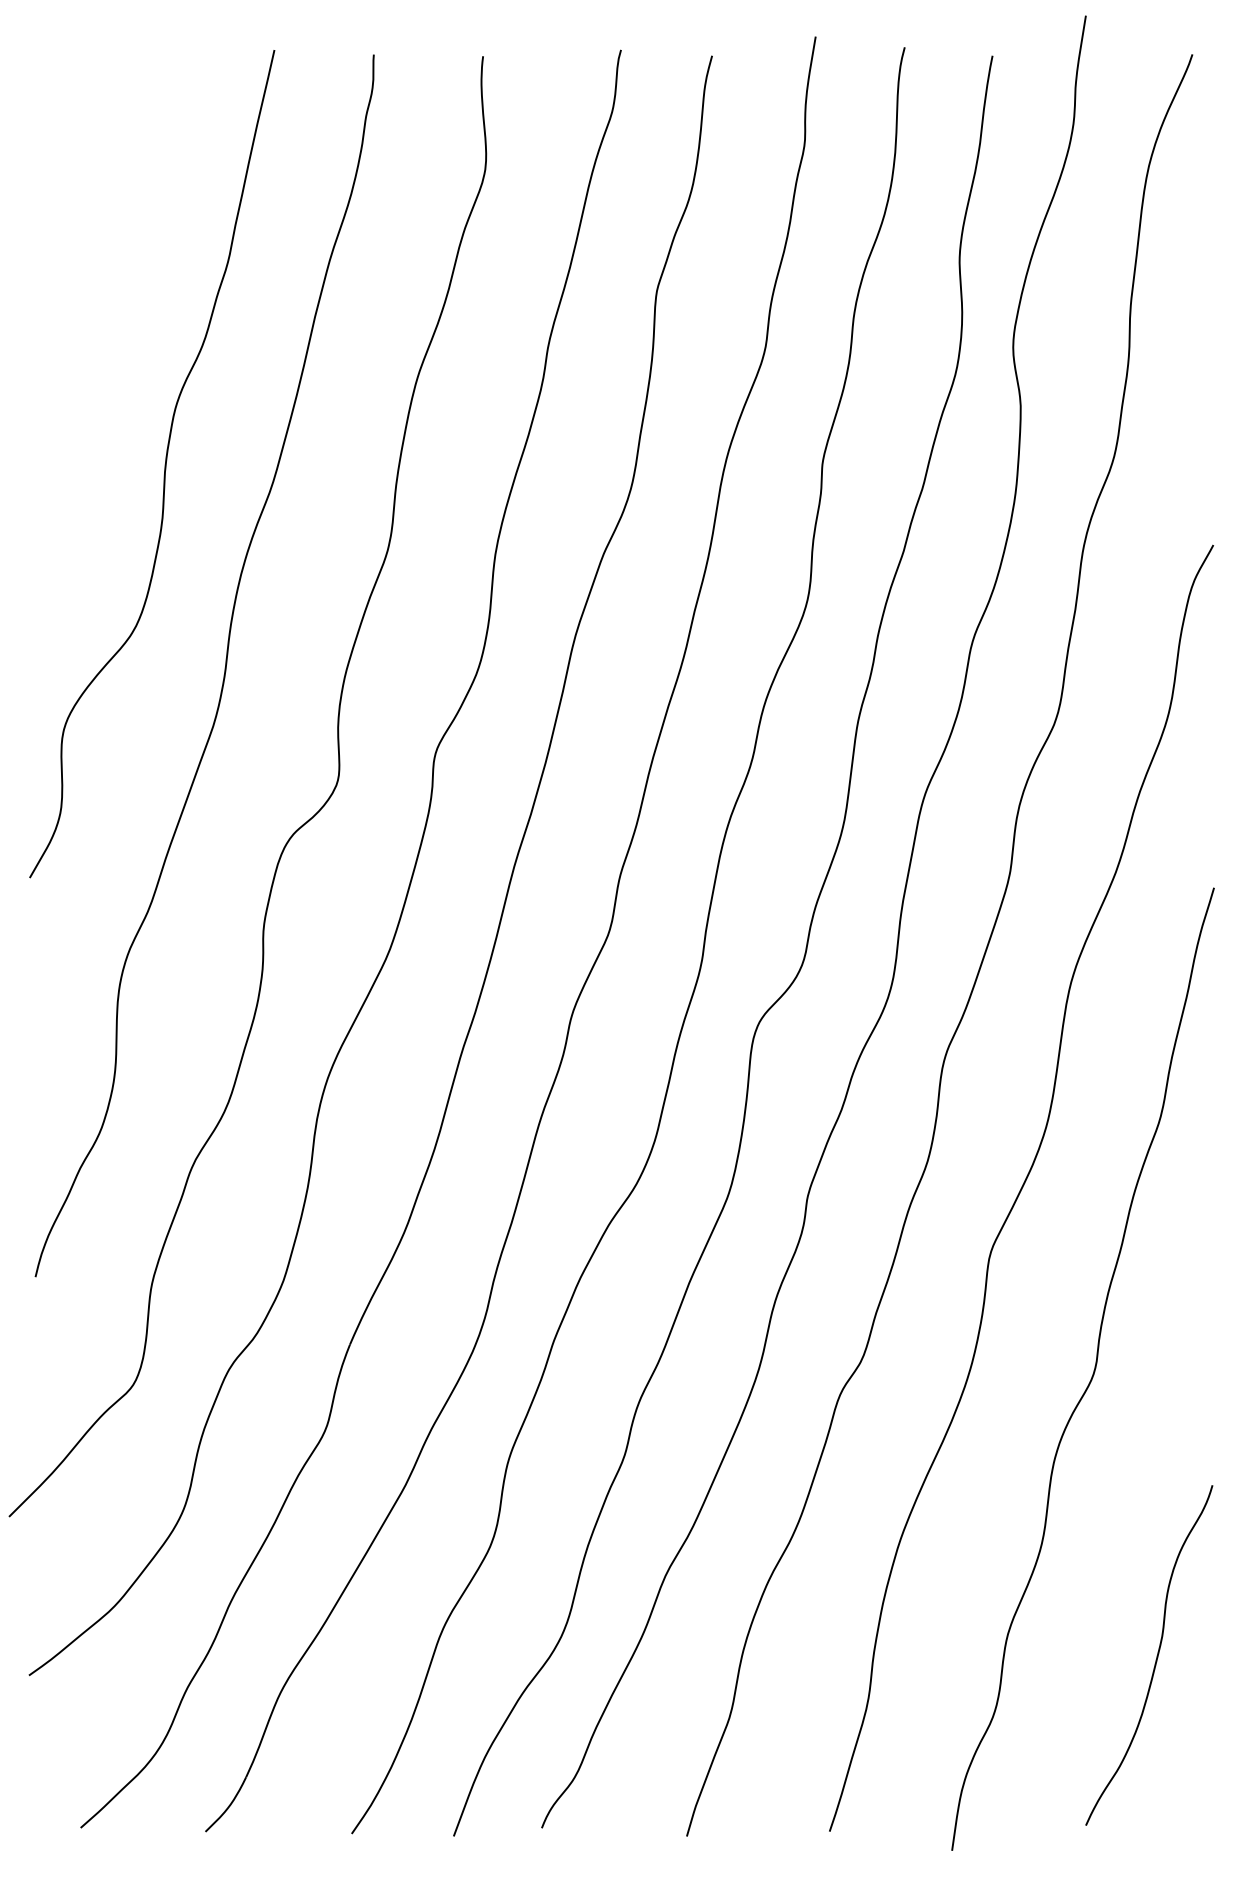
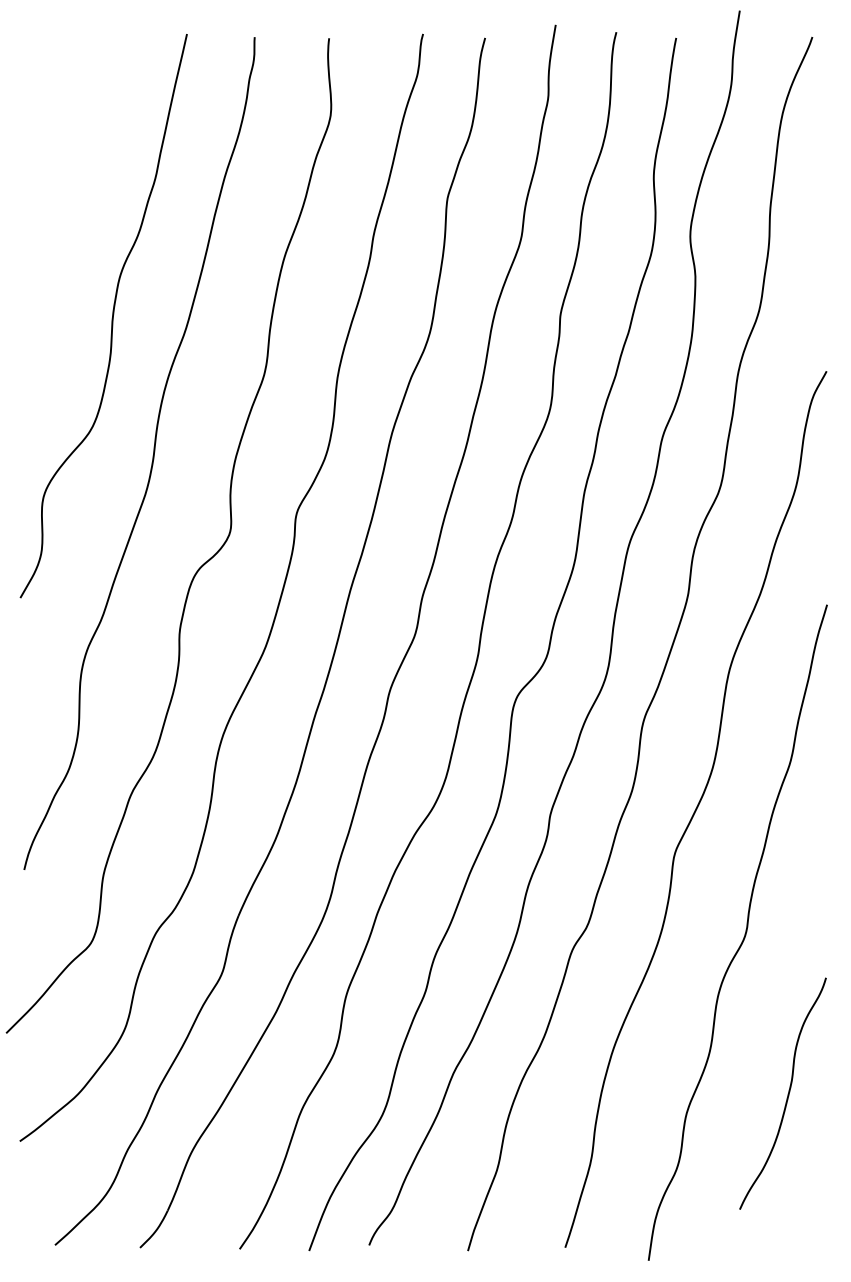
curve: (1155, 1656) -> (787, 1094), moved

